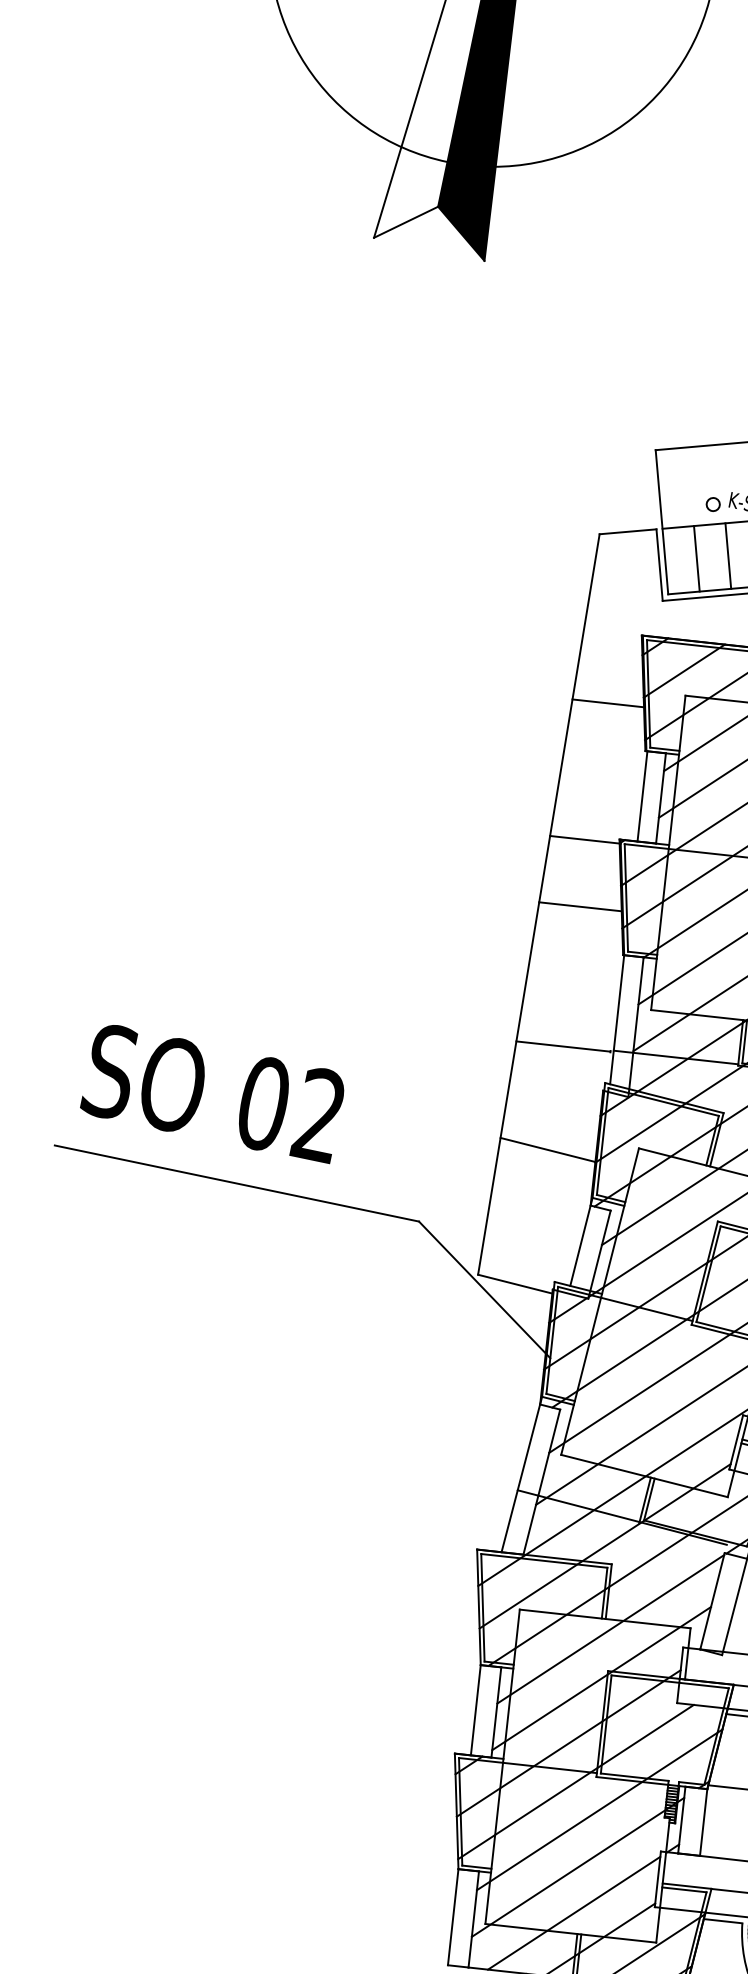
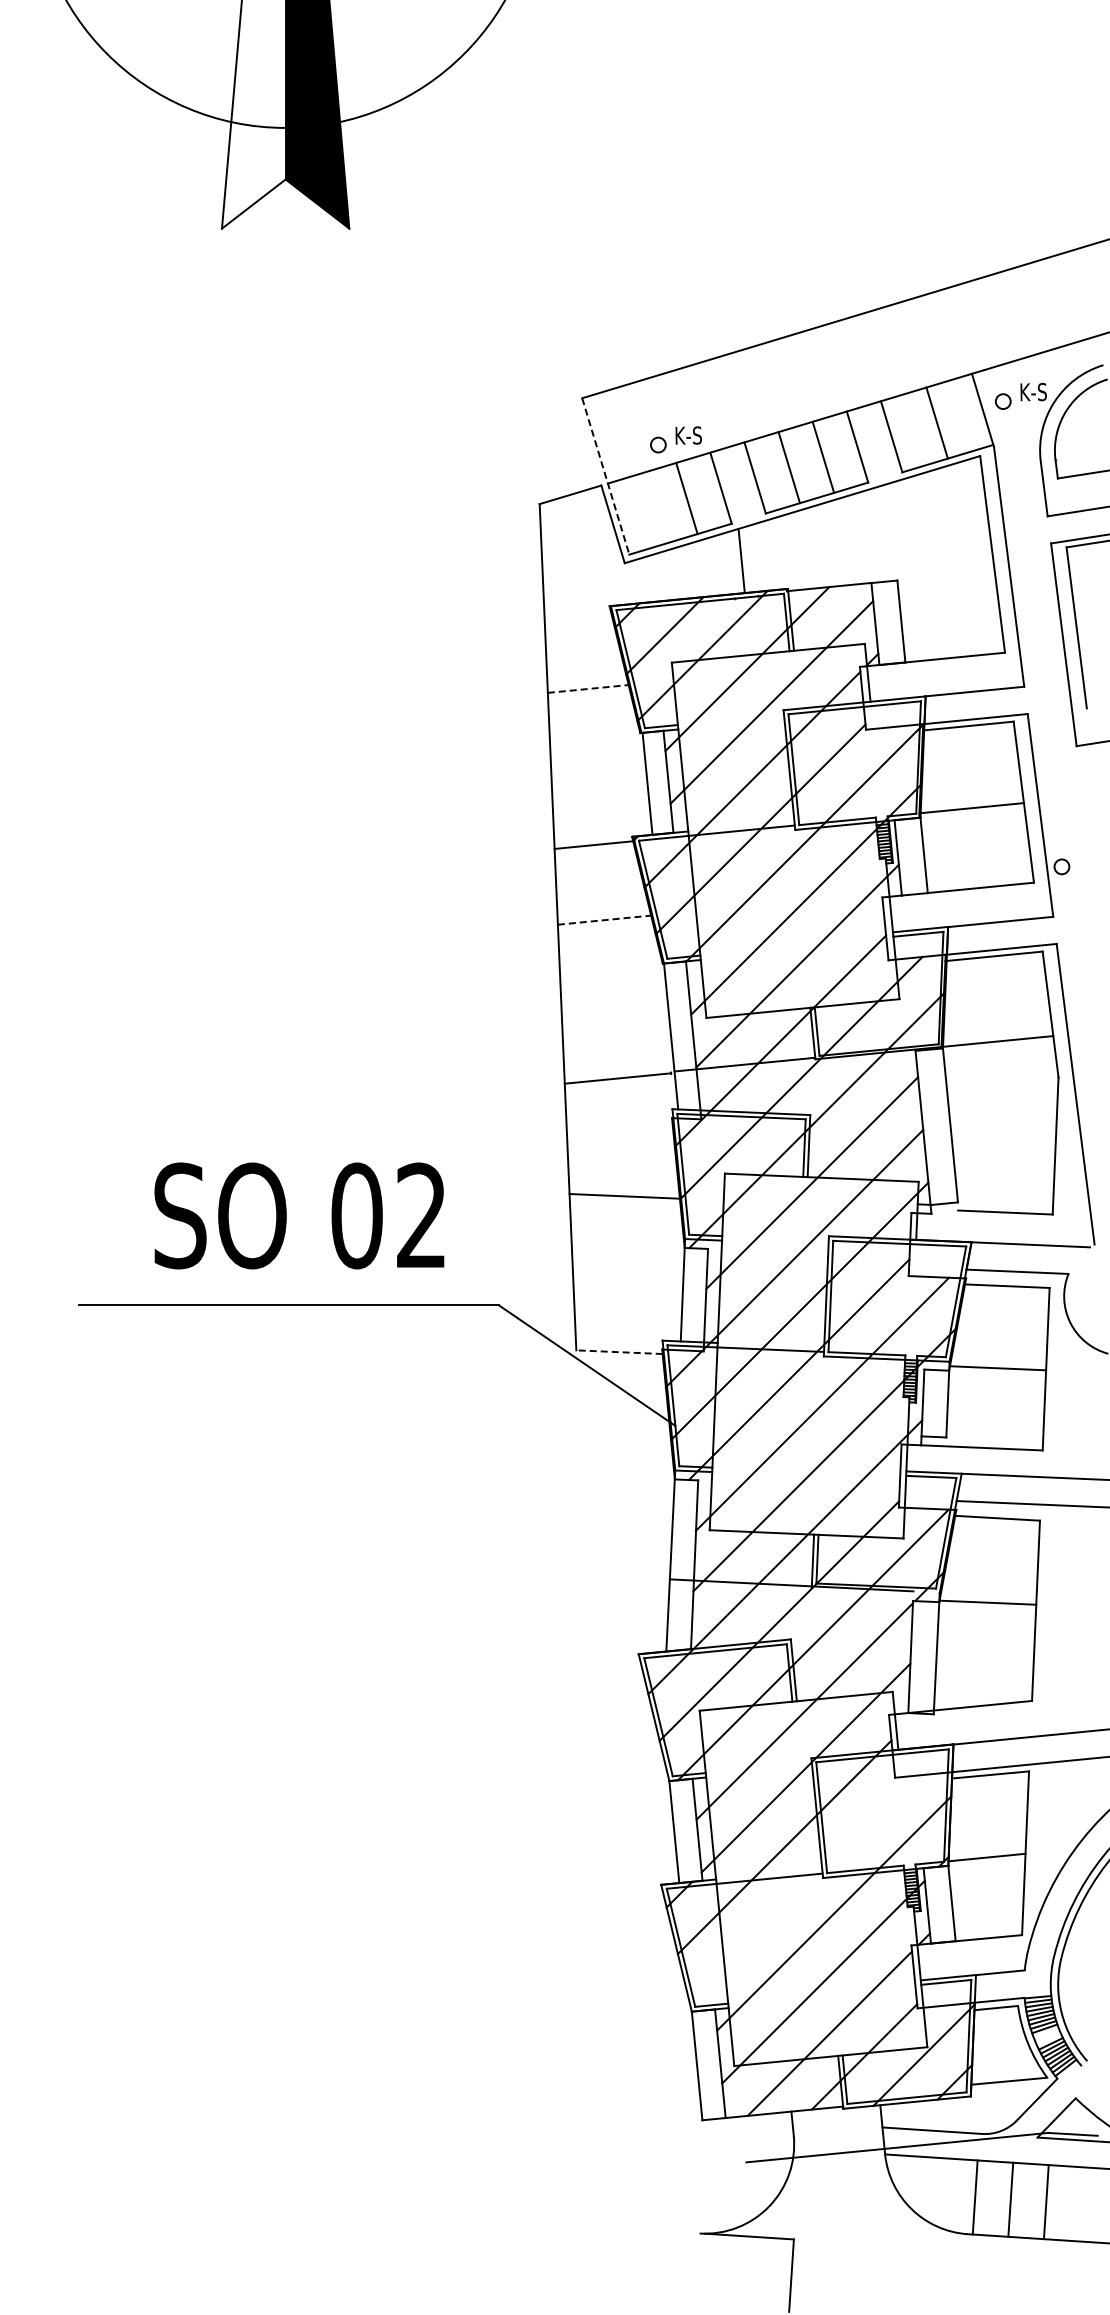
line: (661, 522) -> (605, 476), solid -> dashed
line: (696, 558) -> (652, 508), removed
line: (608, 702) -> (588, 688), solid -> dashed
line: (580, 907) -> (604, 920), solid -> dashed
text: (213, 1092) -> (299, 1215), moved
line: (515, 1284) -> (619, 1352), solid -> dashed
line: (576, 1781) -> (801, 1887), removed

